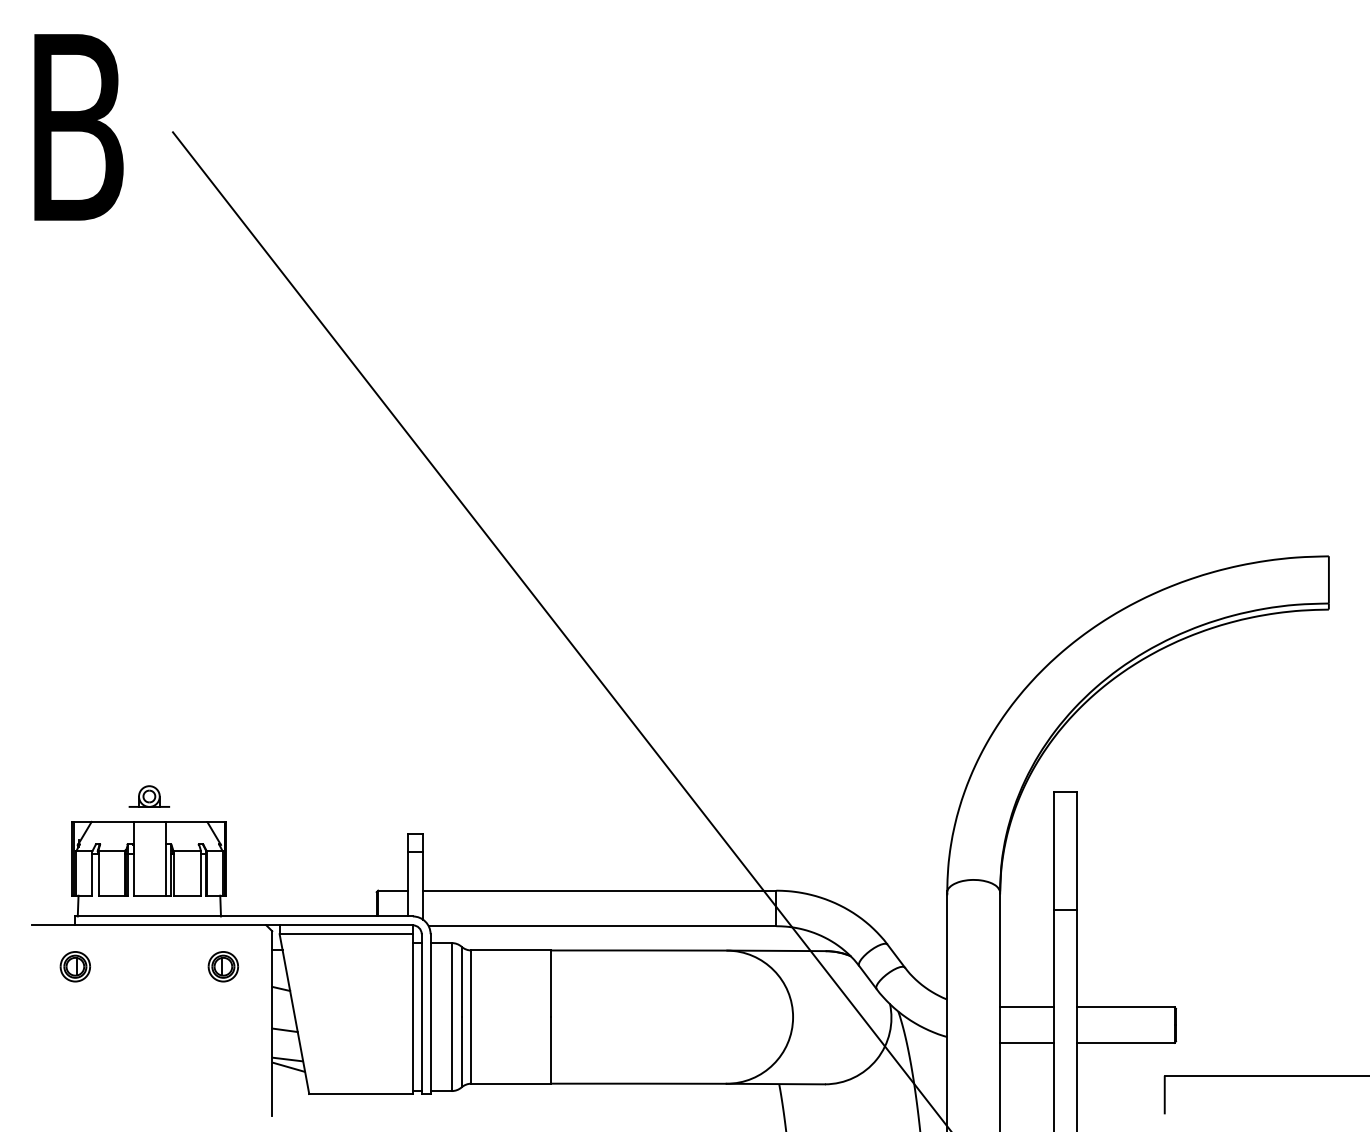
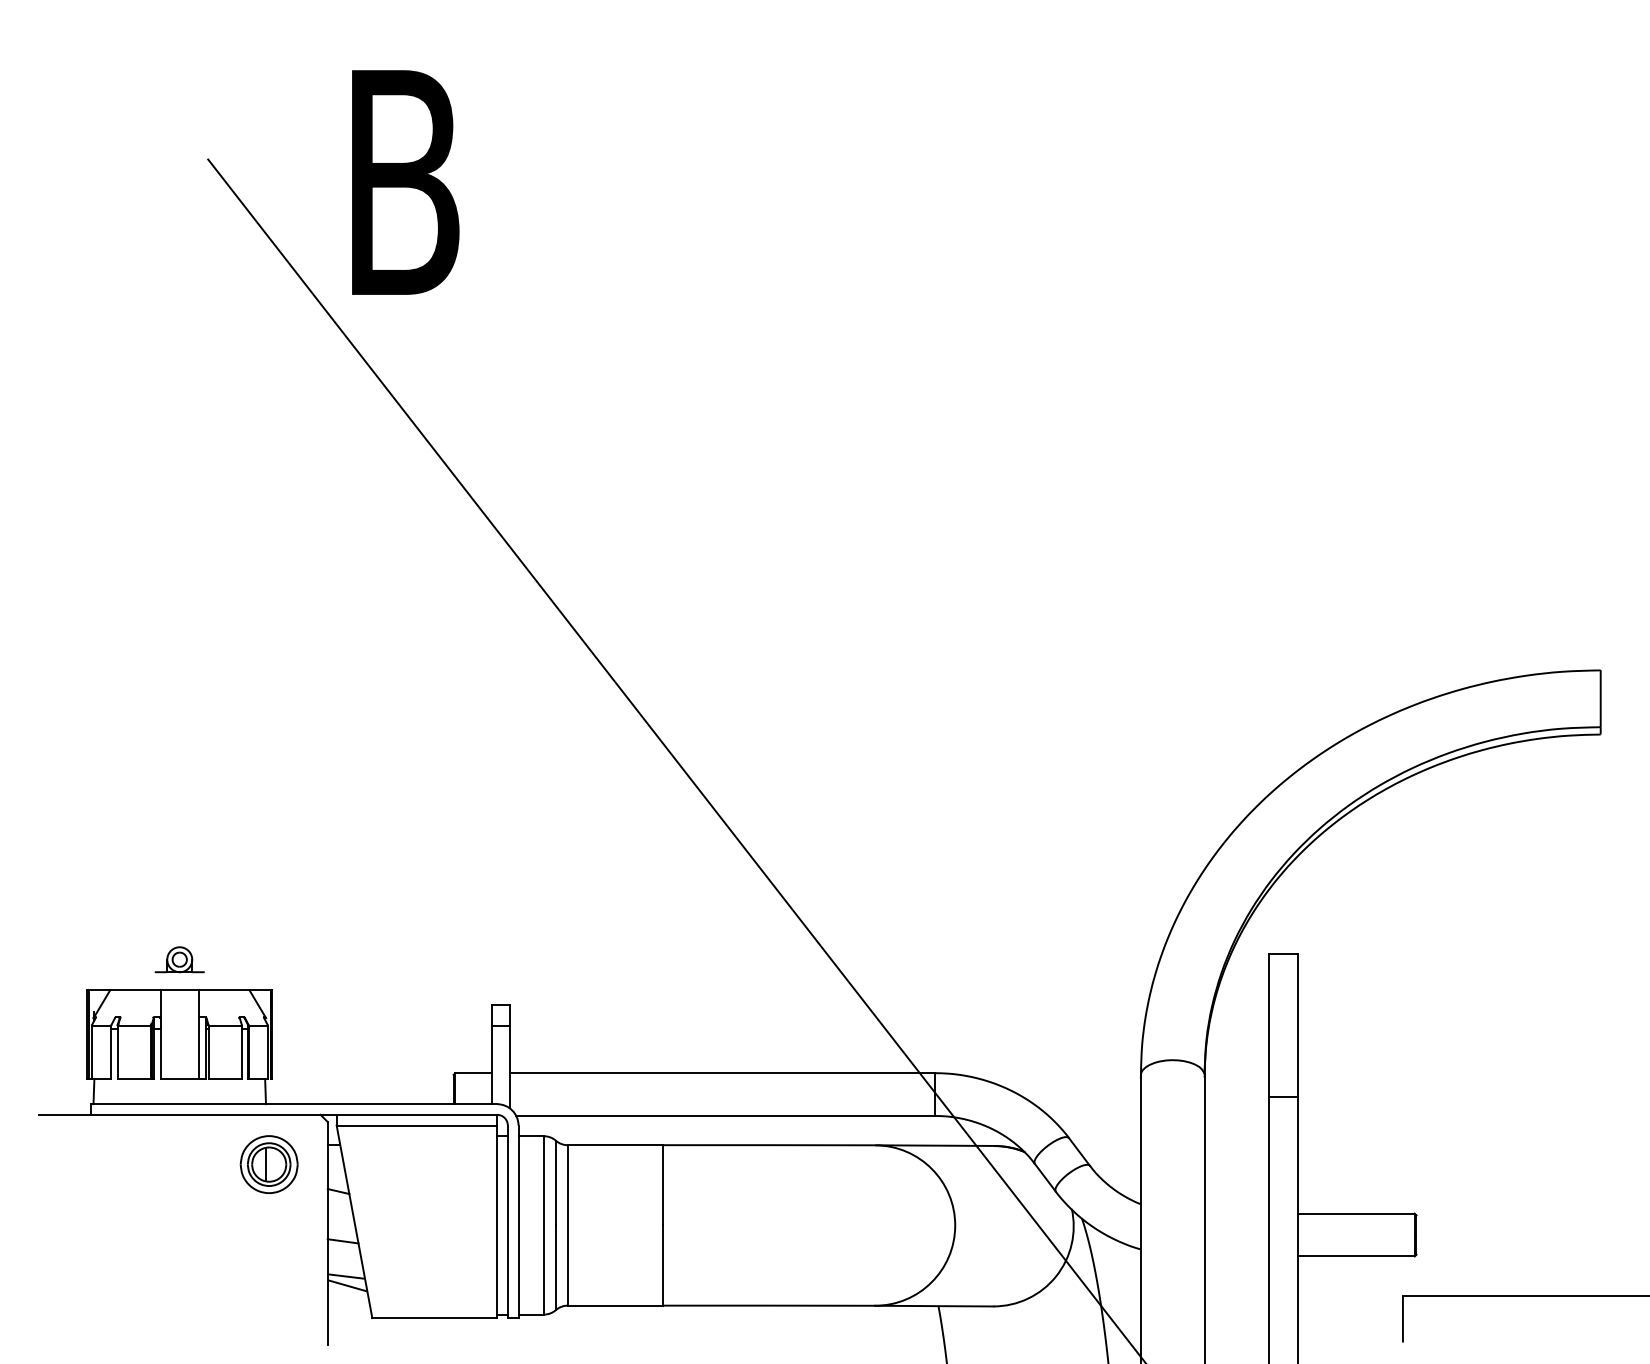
text: (78, 127) -> (405, 182), moved
part: (74, 966) -> (89, 1164), removed
part: (222, 966) -> (267, 1164), size x1.6
line: (1026, 1007) -> (1236, 1213), removed
line: (1026, 1042) -> (1236, 1256), removed

